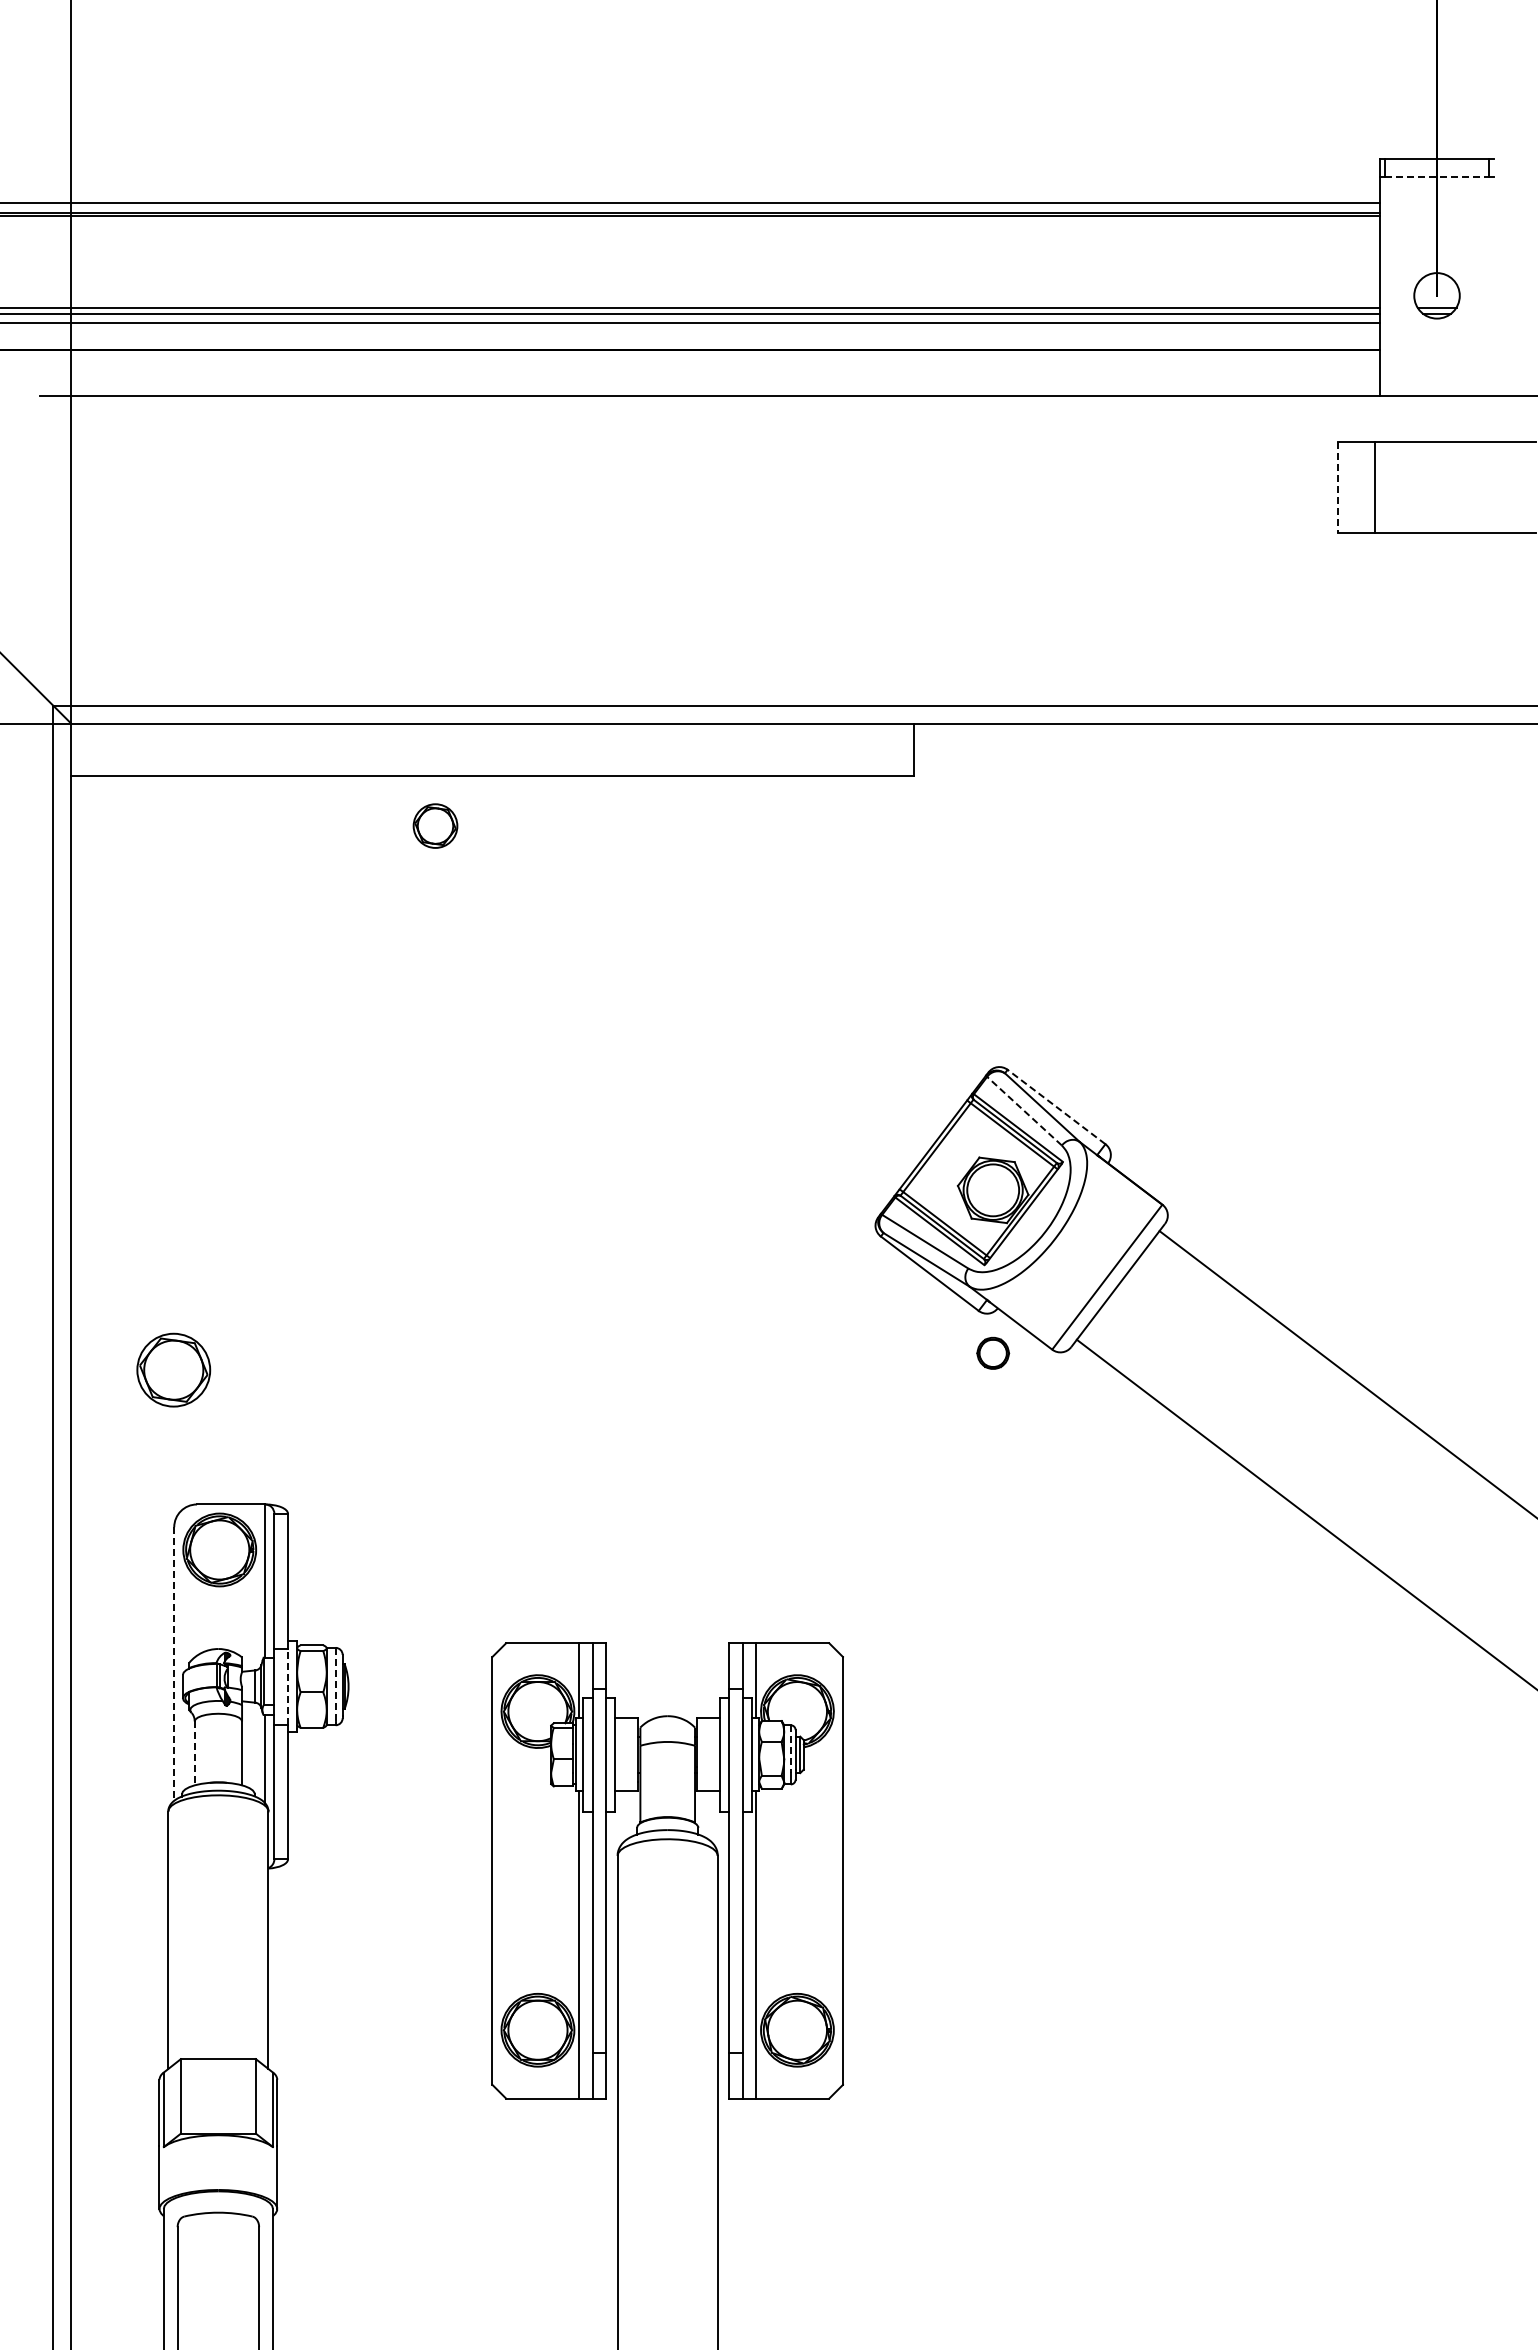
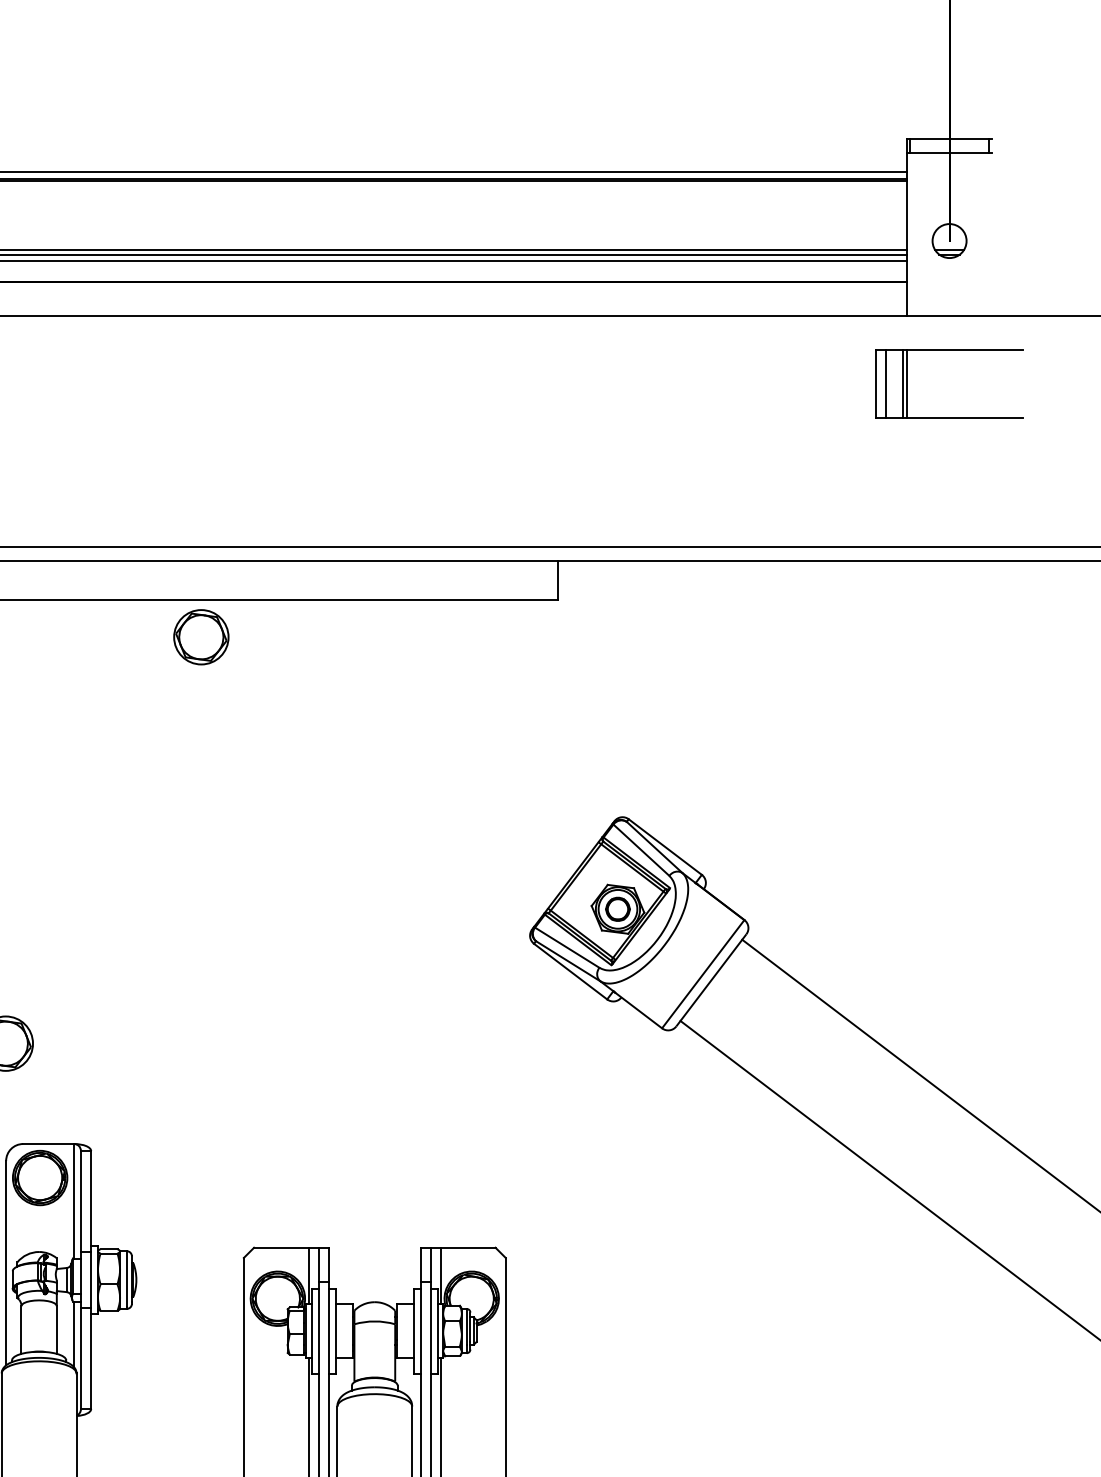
line: (1437, 177) -> (949, 152), dashed -> solid
line: (1351, 486) -> (885, 383), added
line: (1380, 486) -> (907, 383), added
line: (1338, 487) -> (875, 384), dashed -> solid
part: (435, 825) -> (201, 636), size x1.67
line: (1056, 1106) -> (665, 846), dashed -> solid
line: (1024, 1111) -> (641, 850), dashed -> solid
part: (993, 1352) -> (618, 908), moved
line: (174, 1664) -> (6, 1263), dashed -> solid
line: (335, 1685) -> (126, 1279), dashed -> solid
line: (288, 1686) -> (91, 1280), dashed -> solid
line: (790, 1749) -> (466, 1327), dashed -> solid
line: (194, 1753) -> (21, 1330), dashed -> solid

